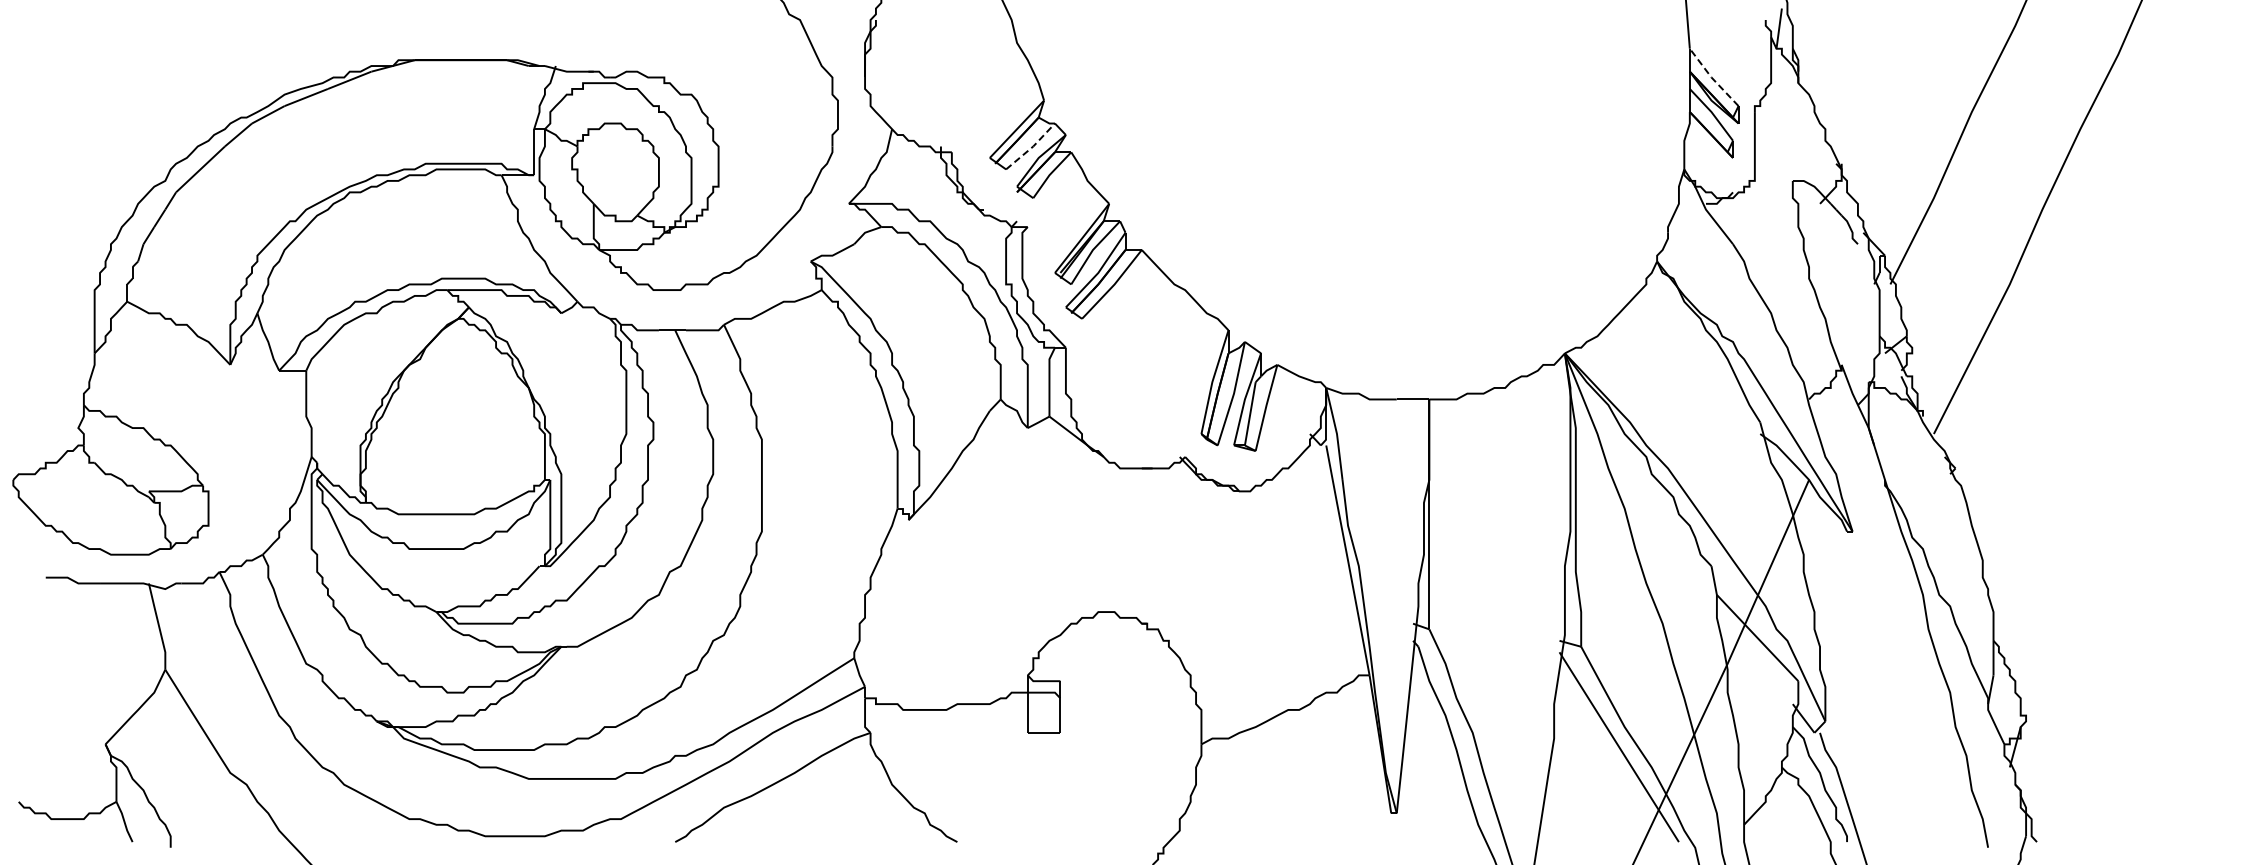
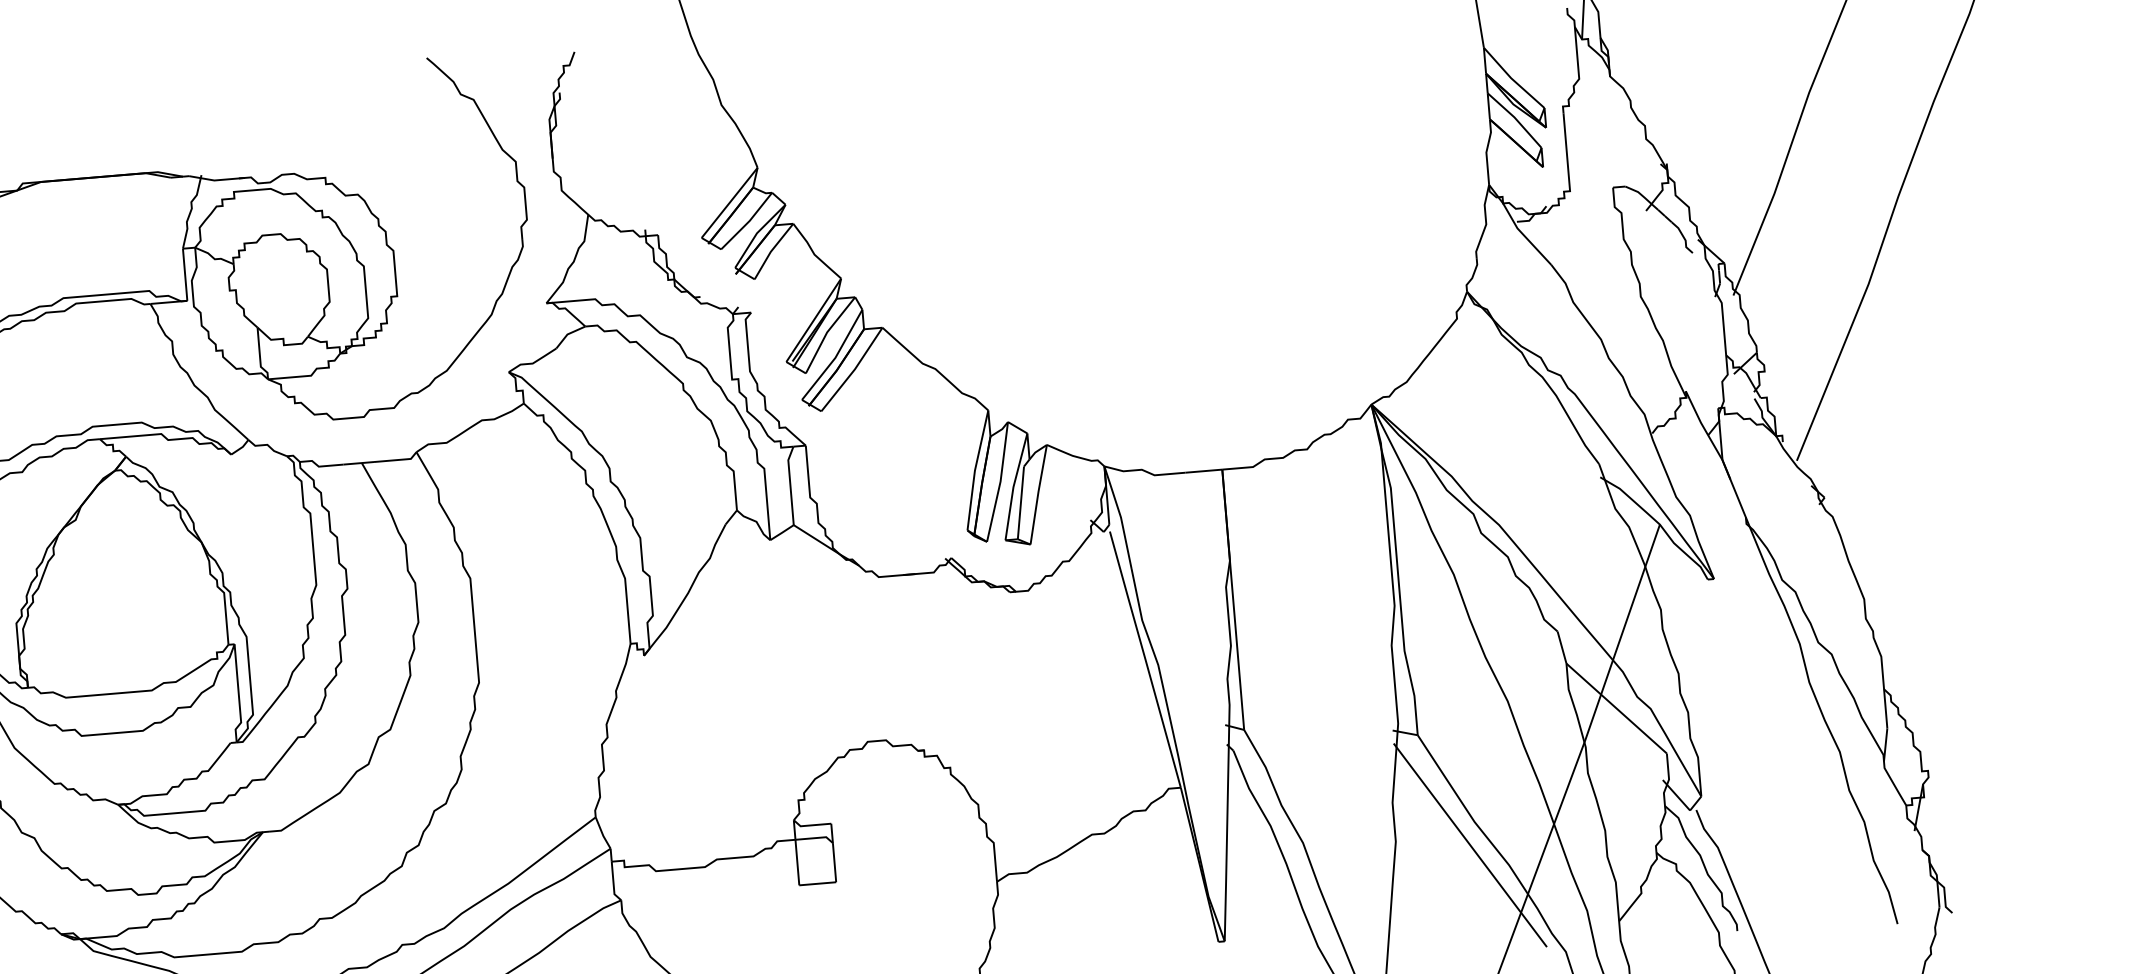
line: (1712, 78) -> (1512, 79), dashed -> solid
line: (1032, 147) -> (748, 222), dashed -> solid

